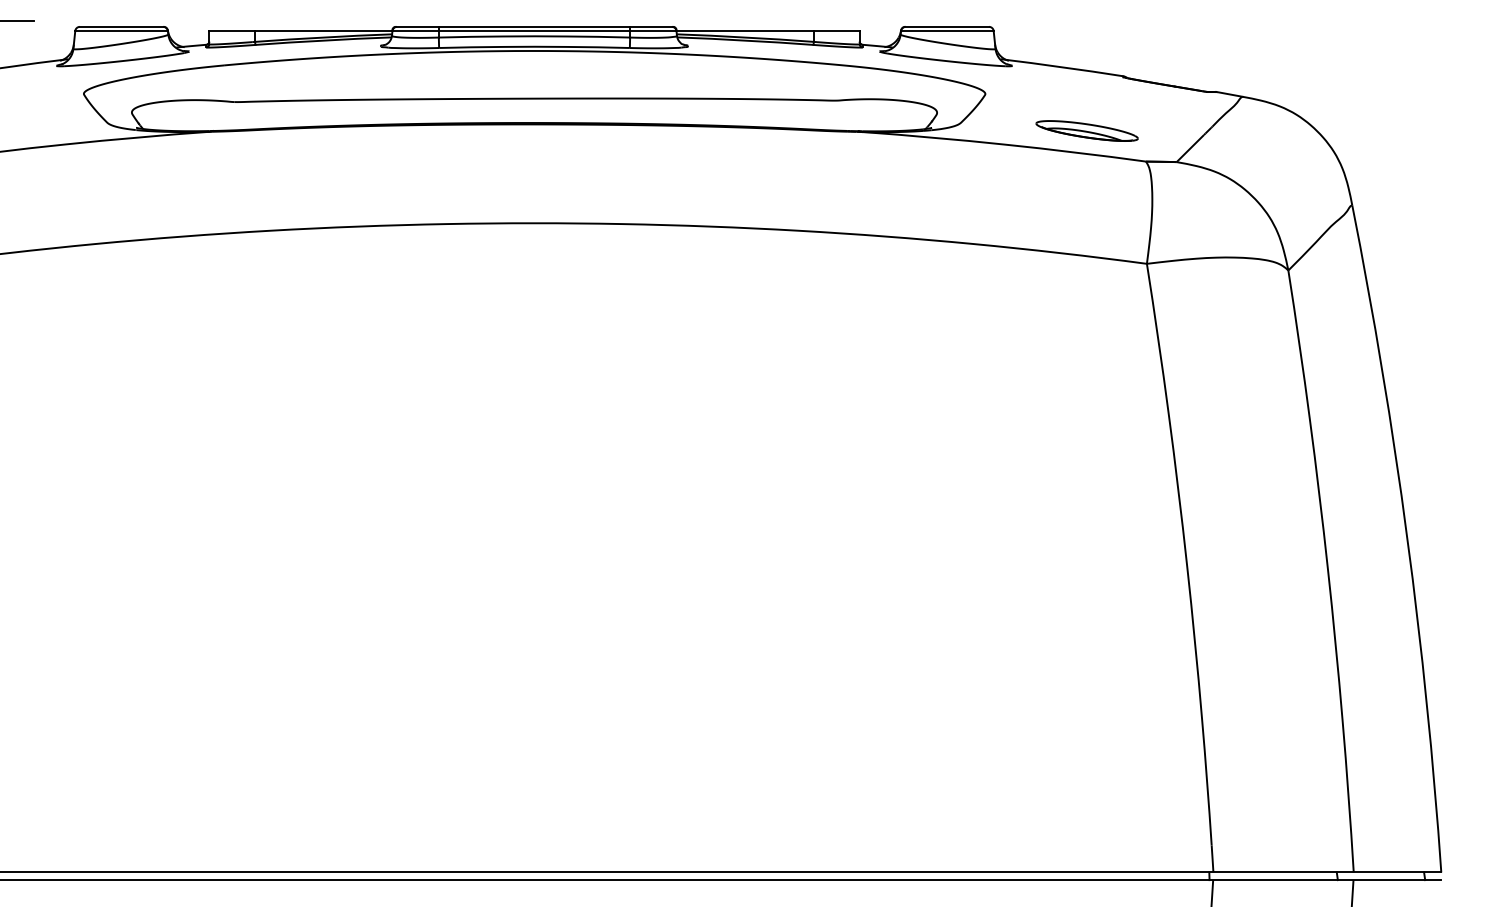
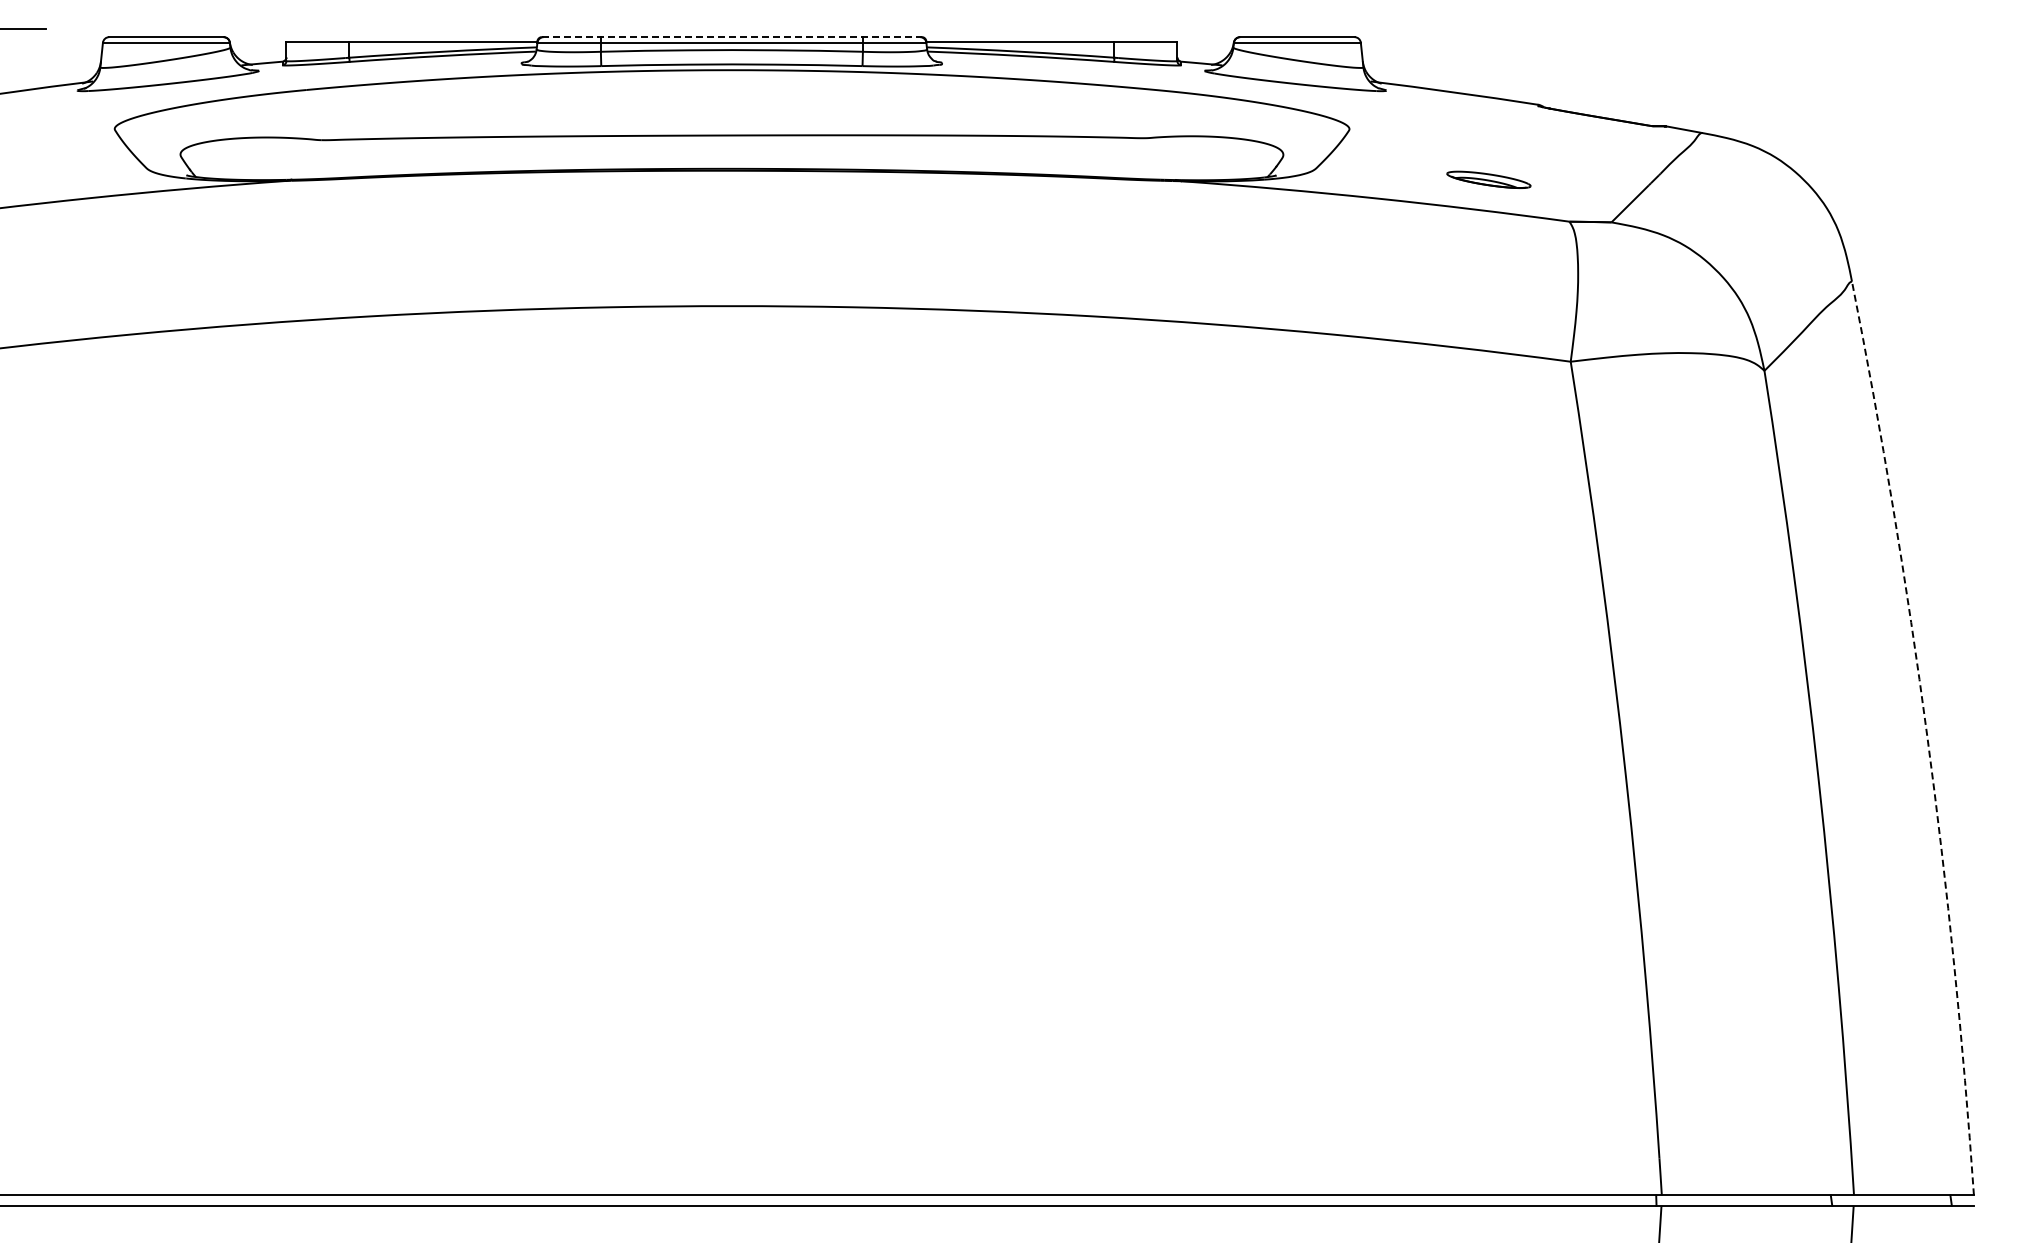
line: (534, 27) -> (732, 37), solid -> dashed
part: (1086, 130) -> (1488, 179), size x0.6
arc: (1407, 537) -> (1927, 736), solid -> dashed

